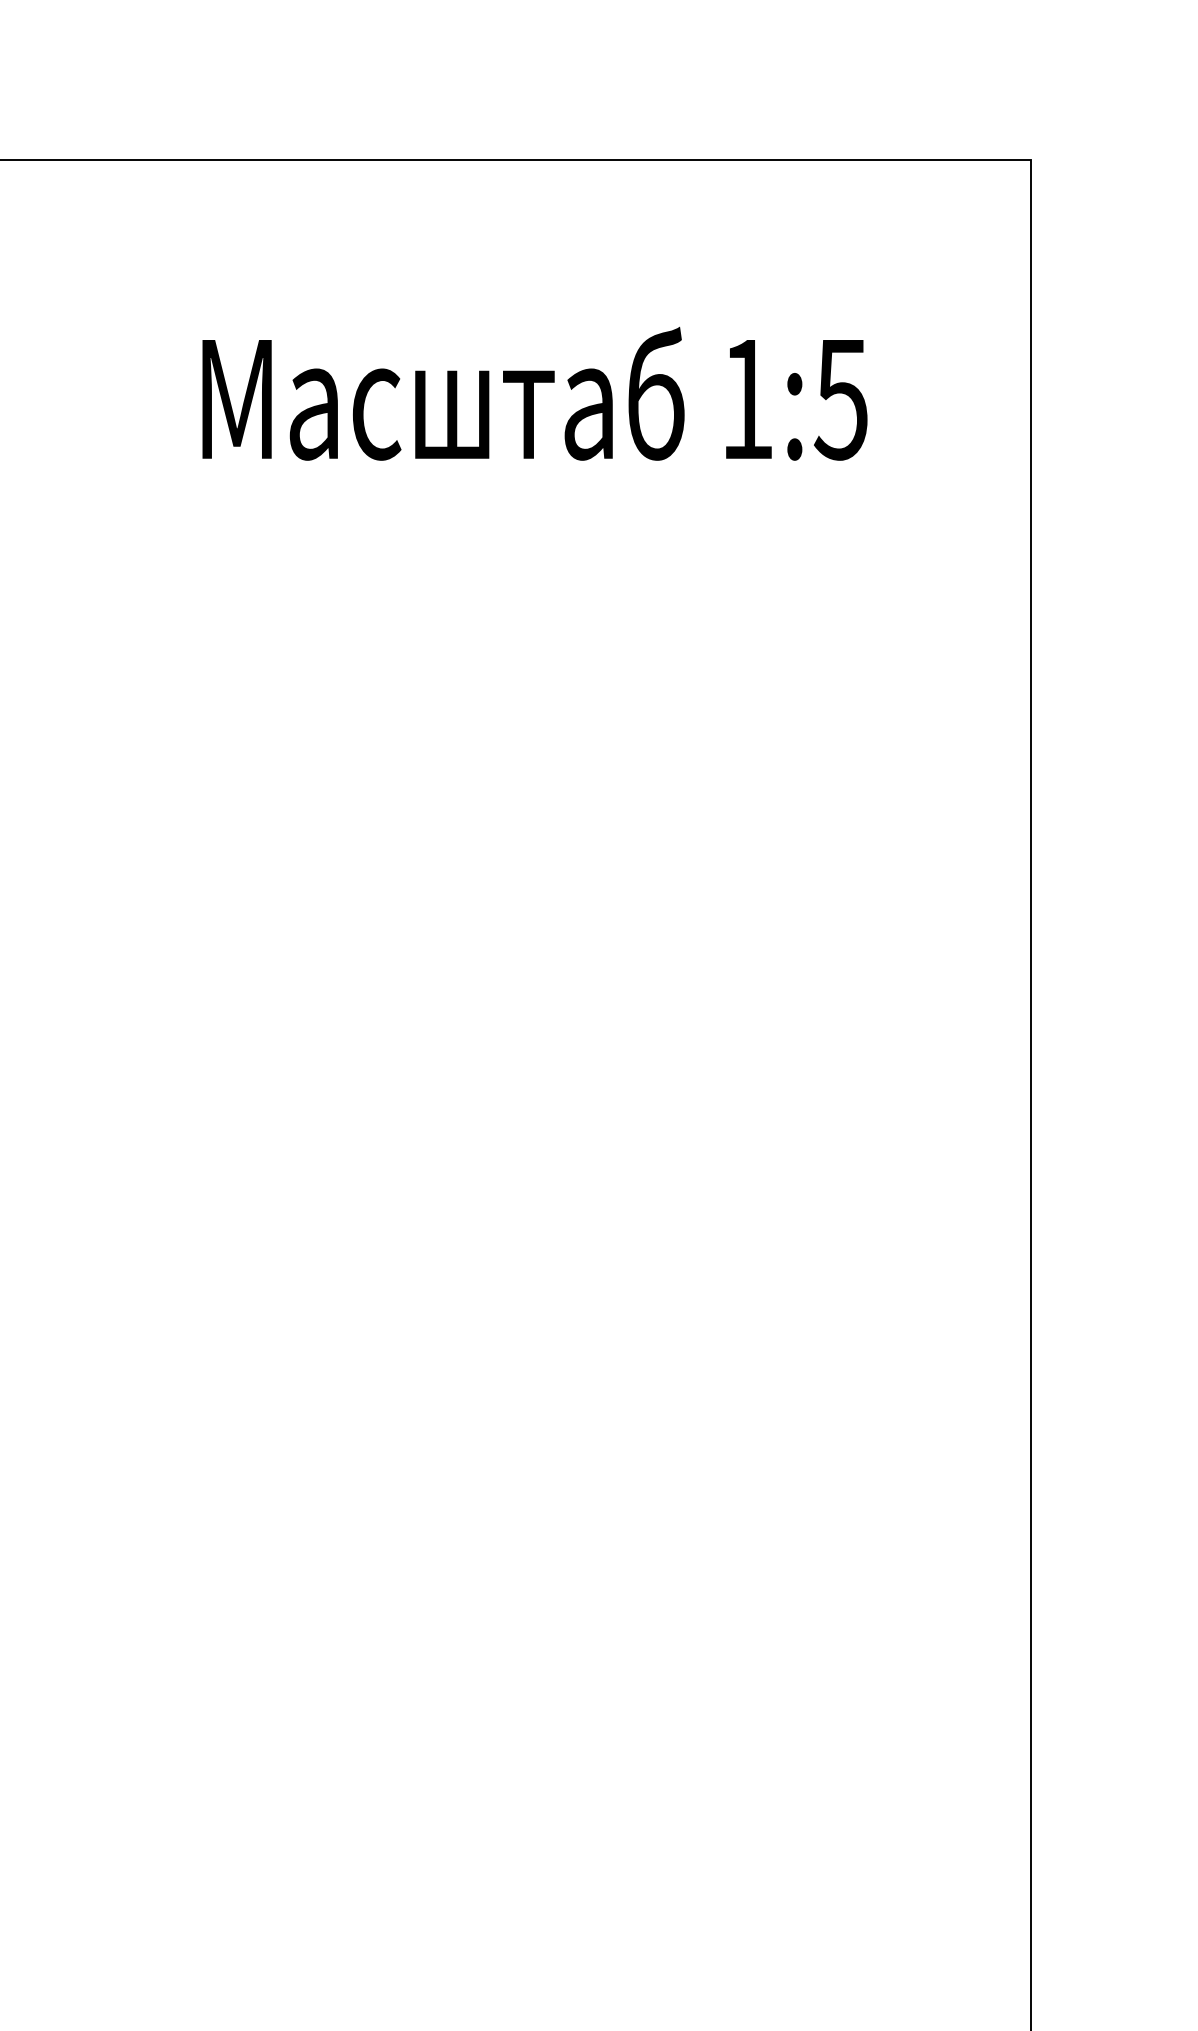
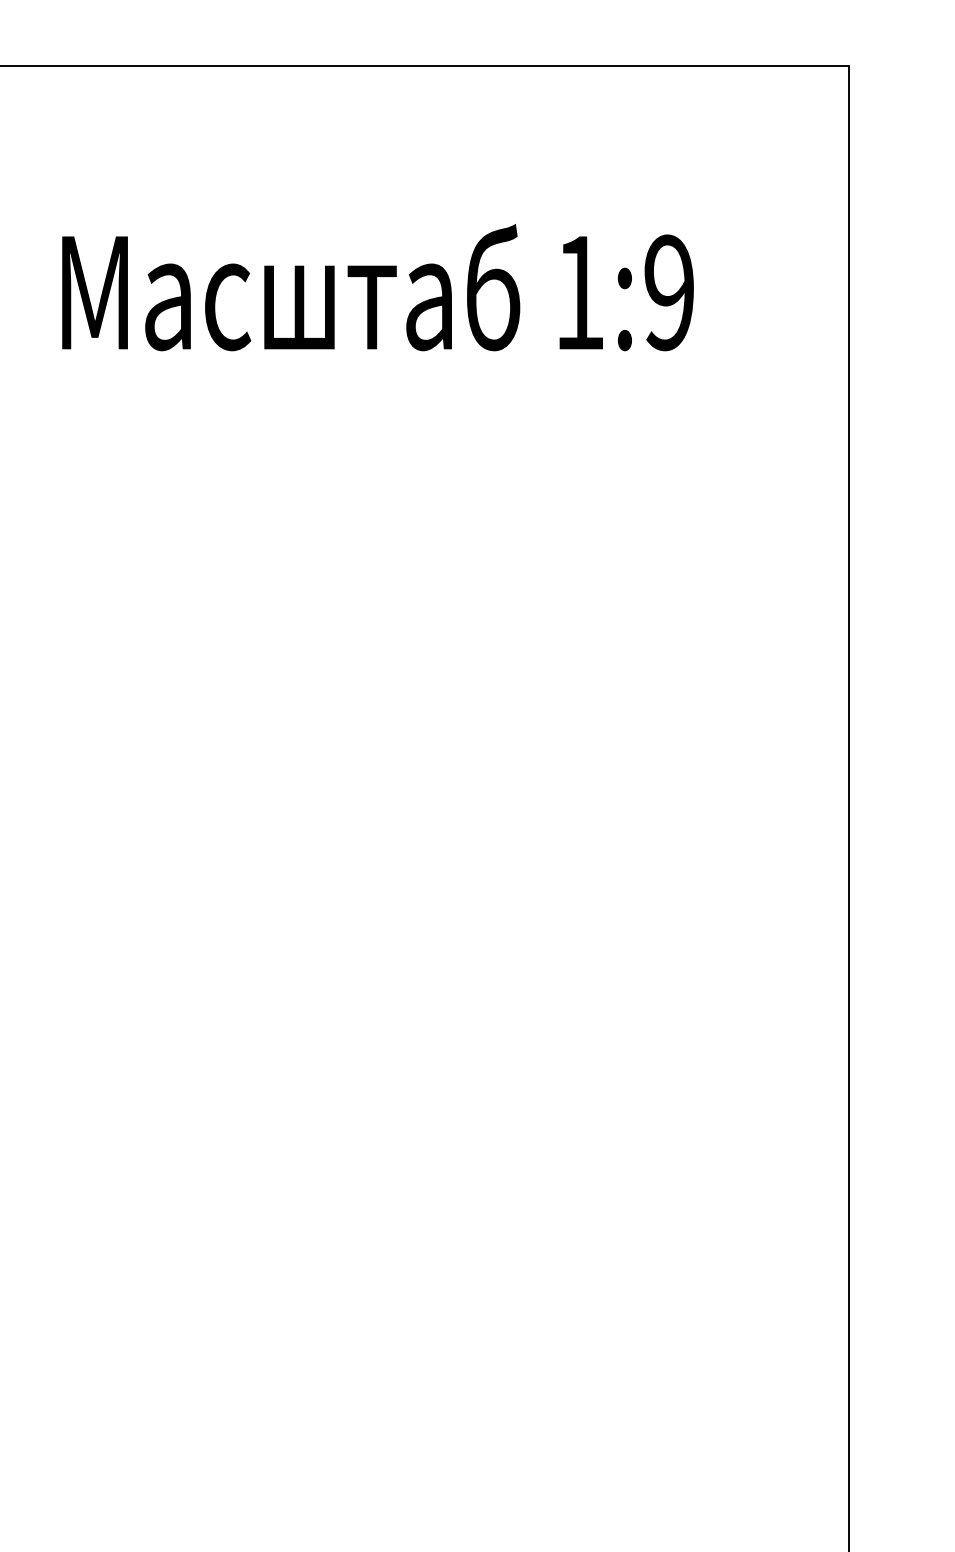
text: (840, 399) -> (668, 293), 1:5 -> 1:9

